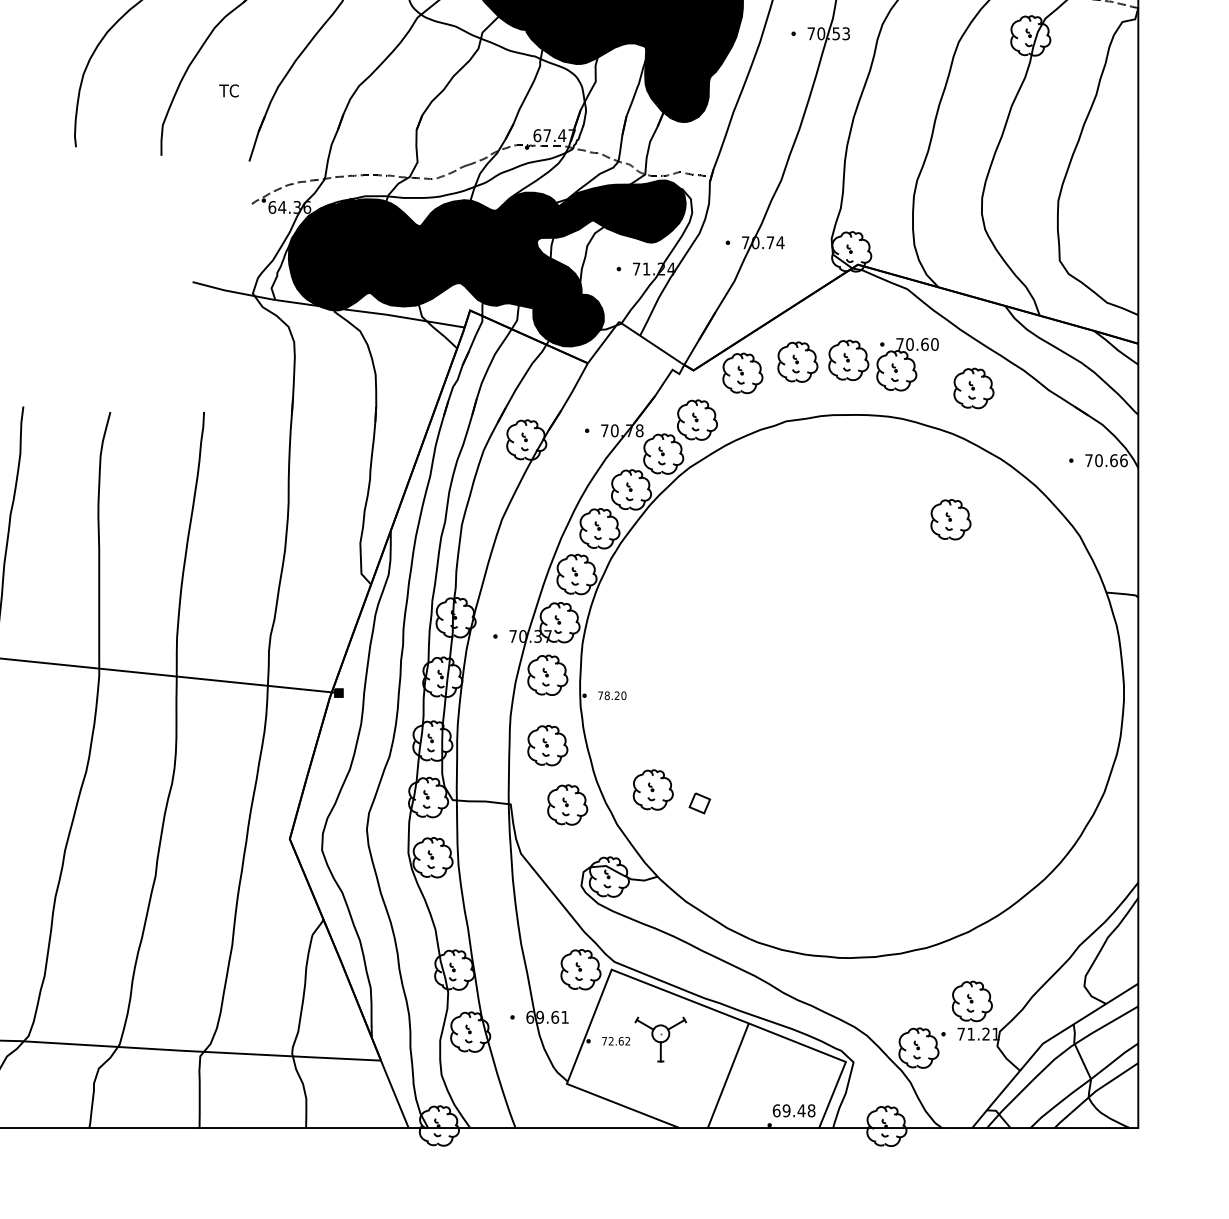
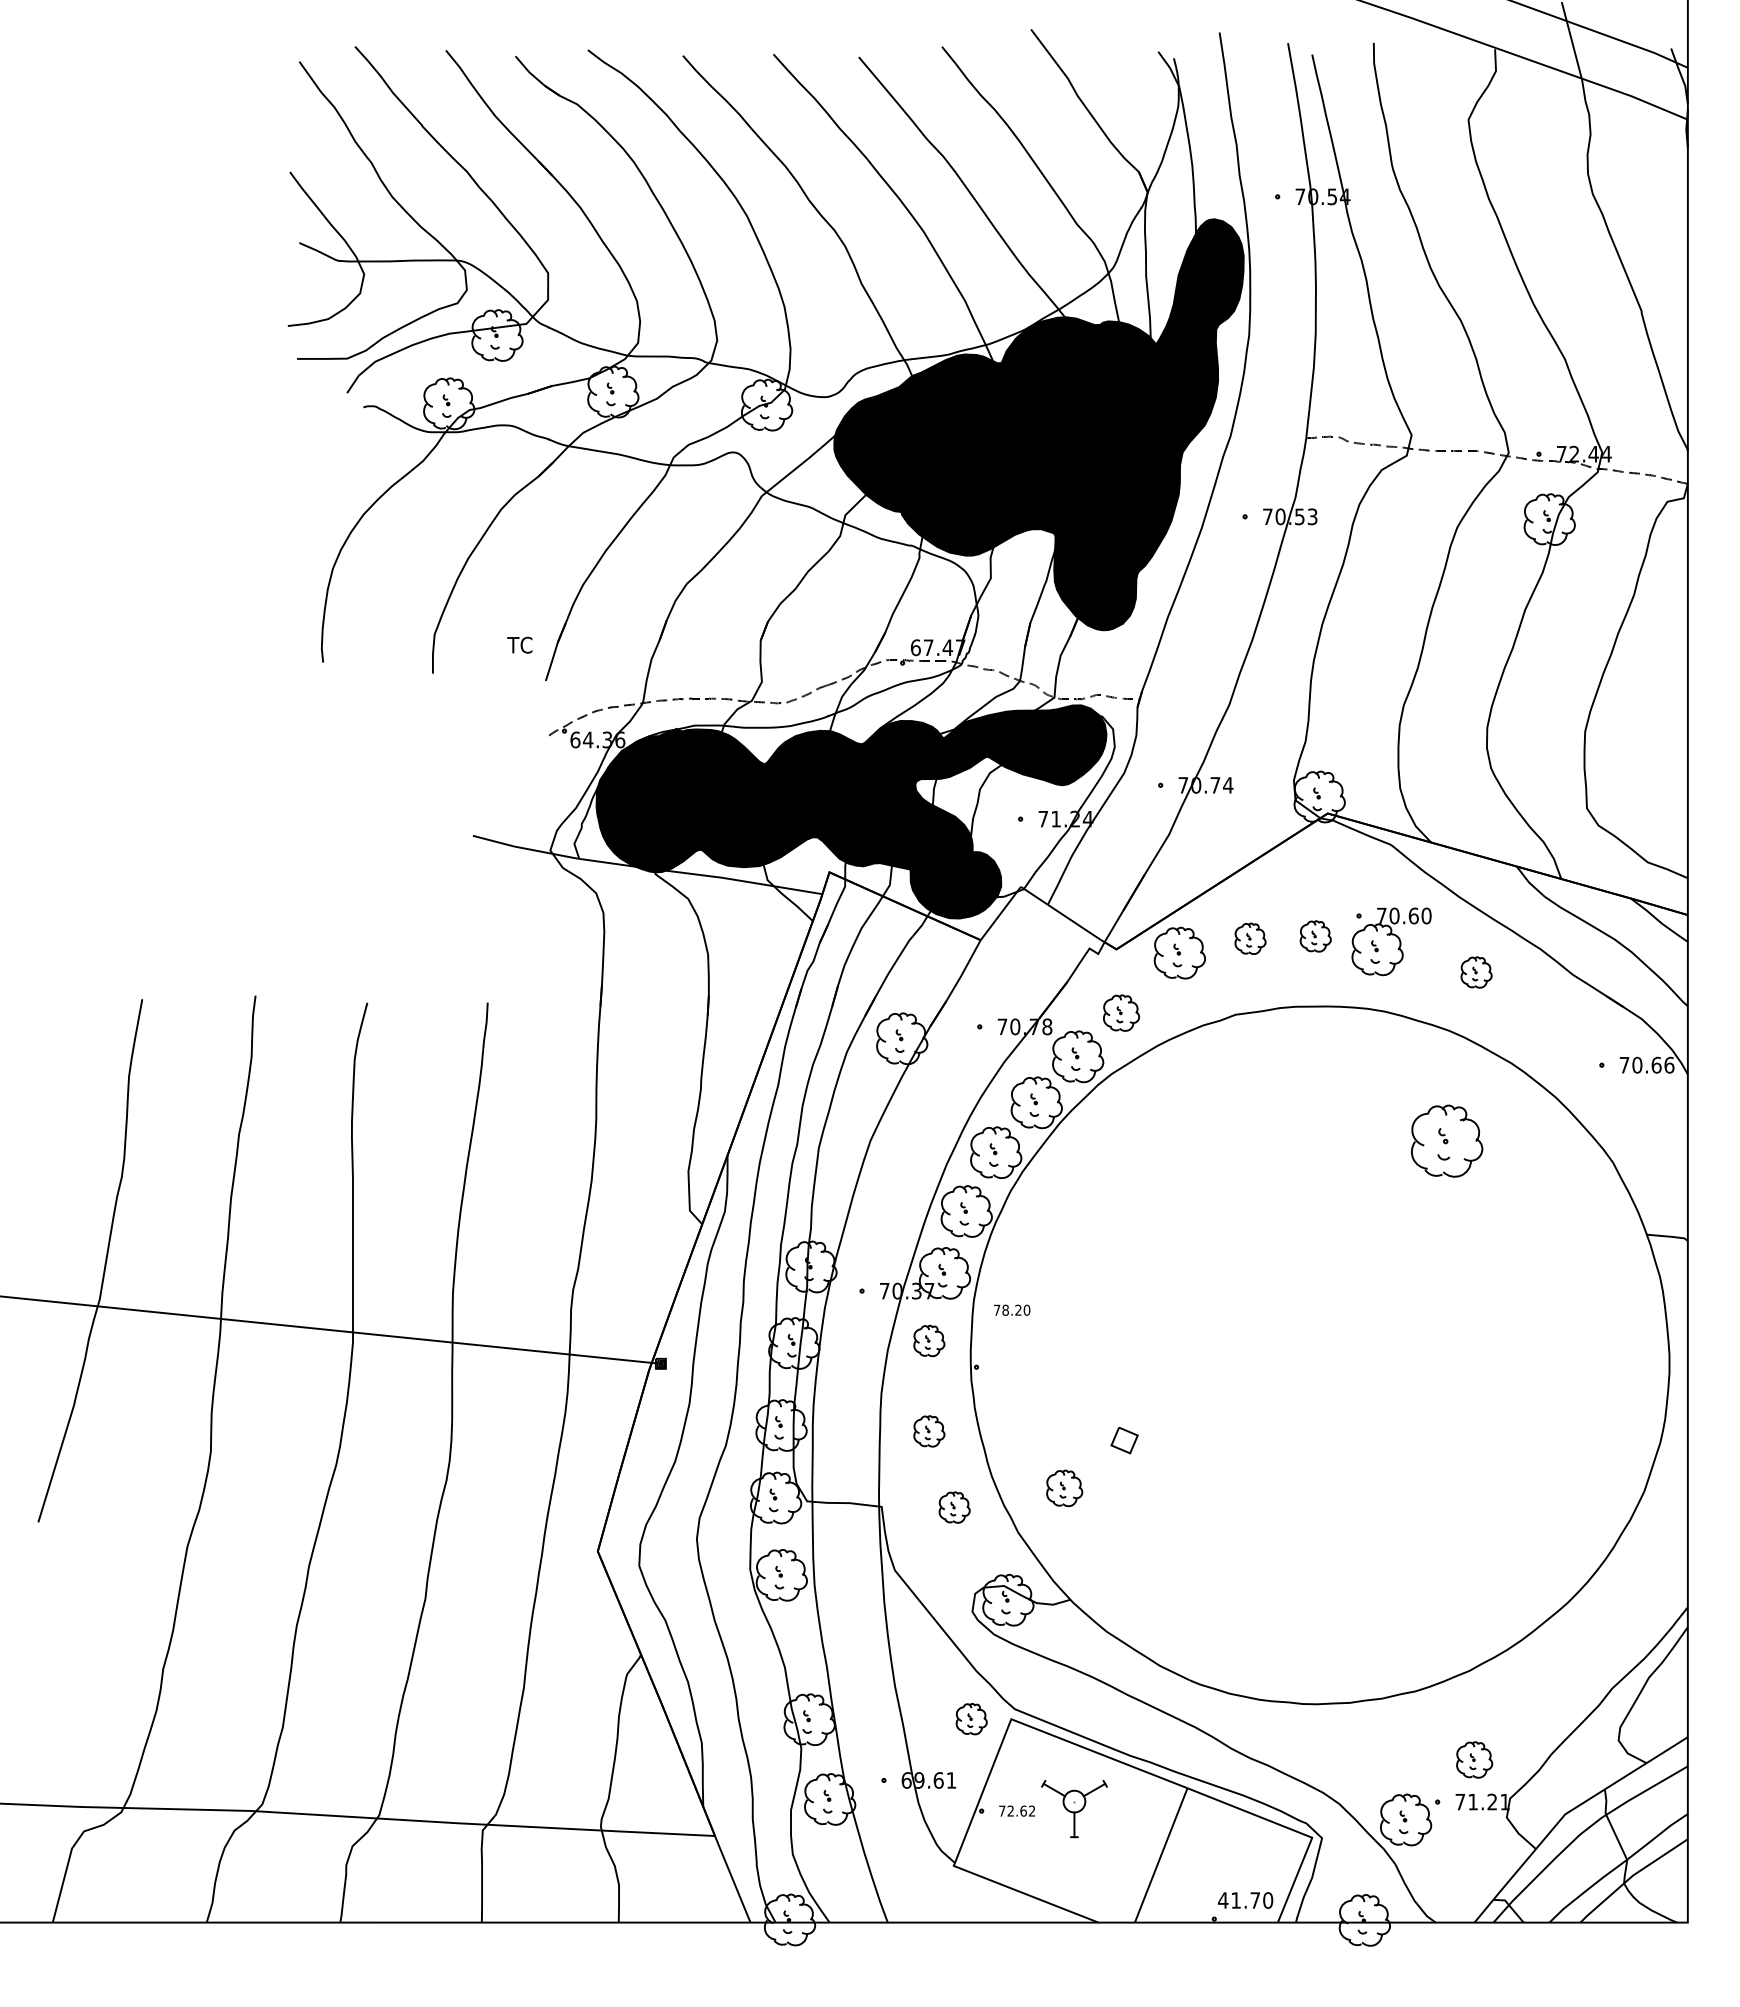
text: (228, 90) -> (519, 644), moved
part: (848, 360) -> (1315, 936), size x0.6
part: (797, 361) -> (1250, 938), size x0.6
part: (973, 388) -> (1476, 972), size x0.6
part: (697, 419) -> (1121, 1012), size x0.7
part: (951, 519) -> (1447, 1140), size x1.4
part: (547, 674) -> (929, 1340), size x0.6
text: (612, 695) -> (1012, 1309), moved
part: (547, 745) -> (929, 1431), size x0.6
part: (653, 790) -> (1064, 1488), size x0.7
part: (699, 803) -> (1124, 1440), moved
part: (567, 804) -> (954, 1507), size x0.6
part: (580, 969) -> (971, 1718), size x0.6
part: (972, 1001) -> (1474, 1759), size x0.7
text: (793, 1110) -> (1245, 1900), 69.48 -> 41.70

